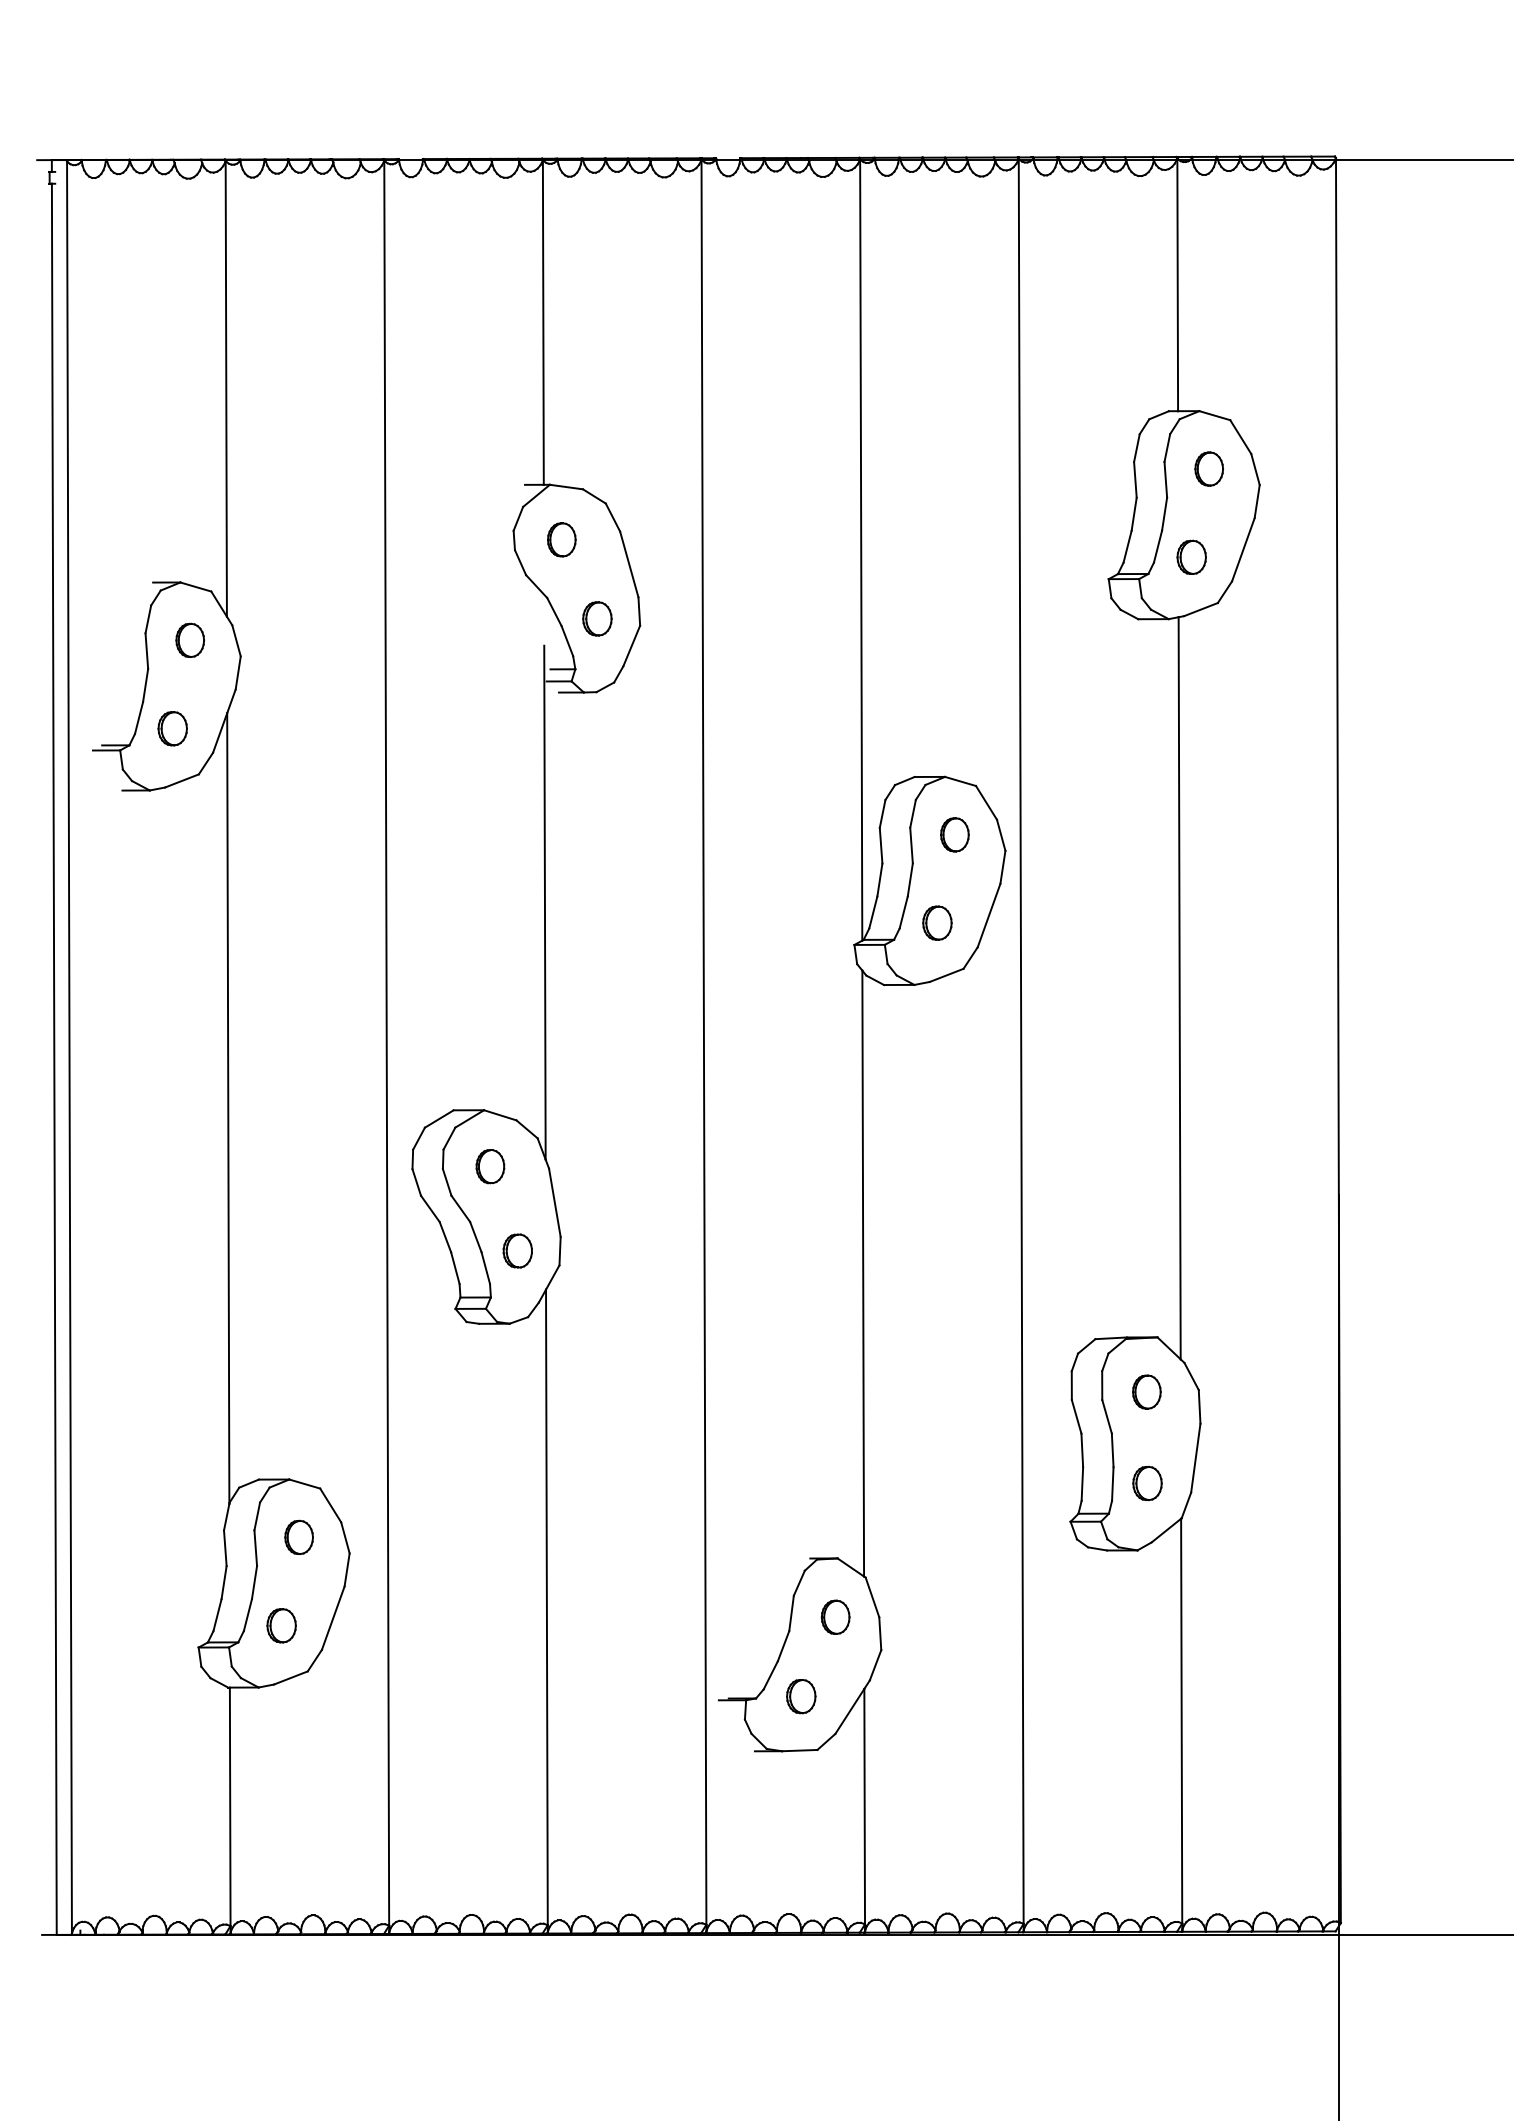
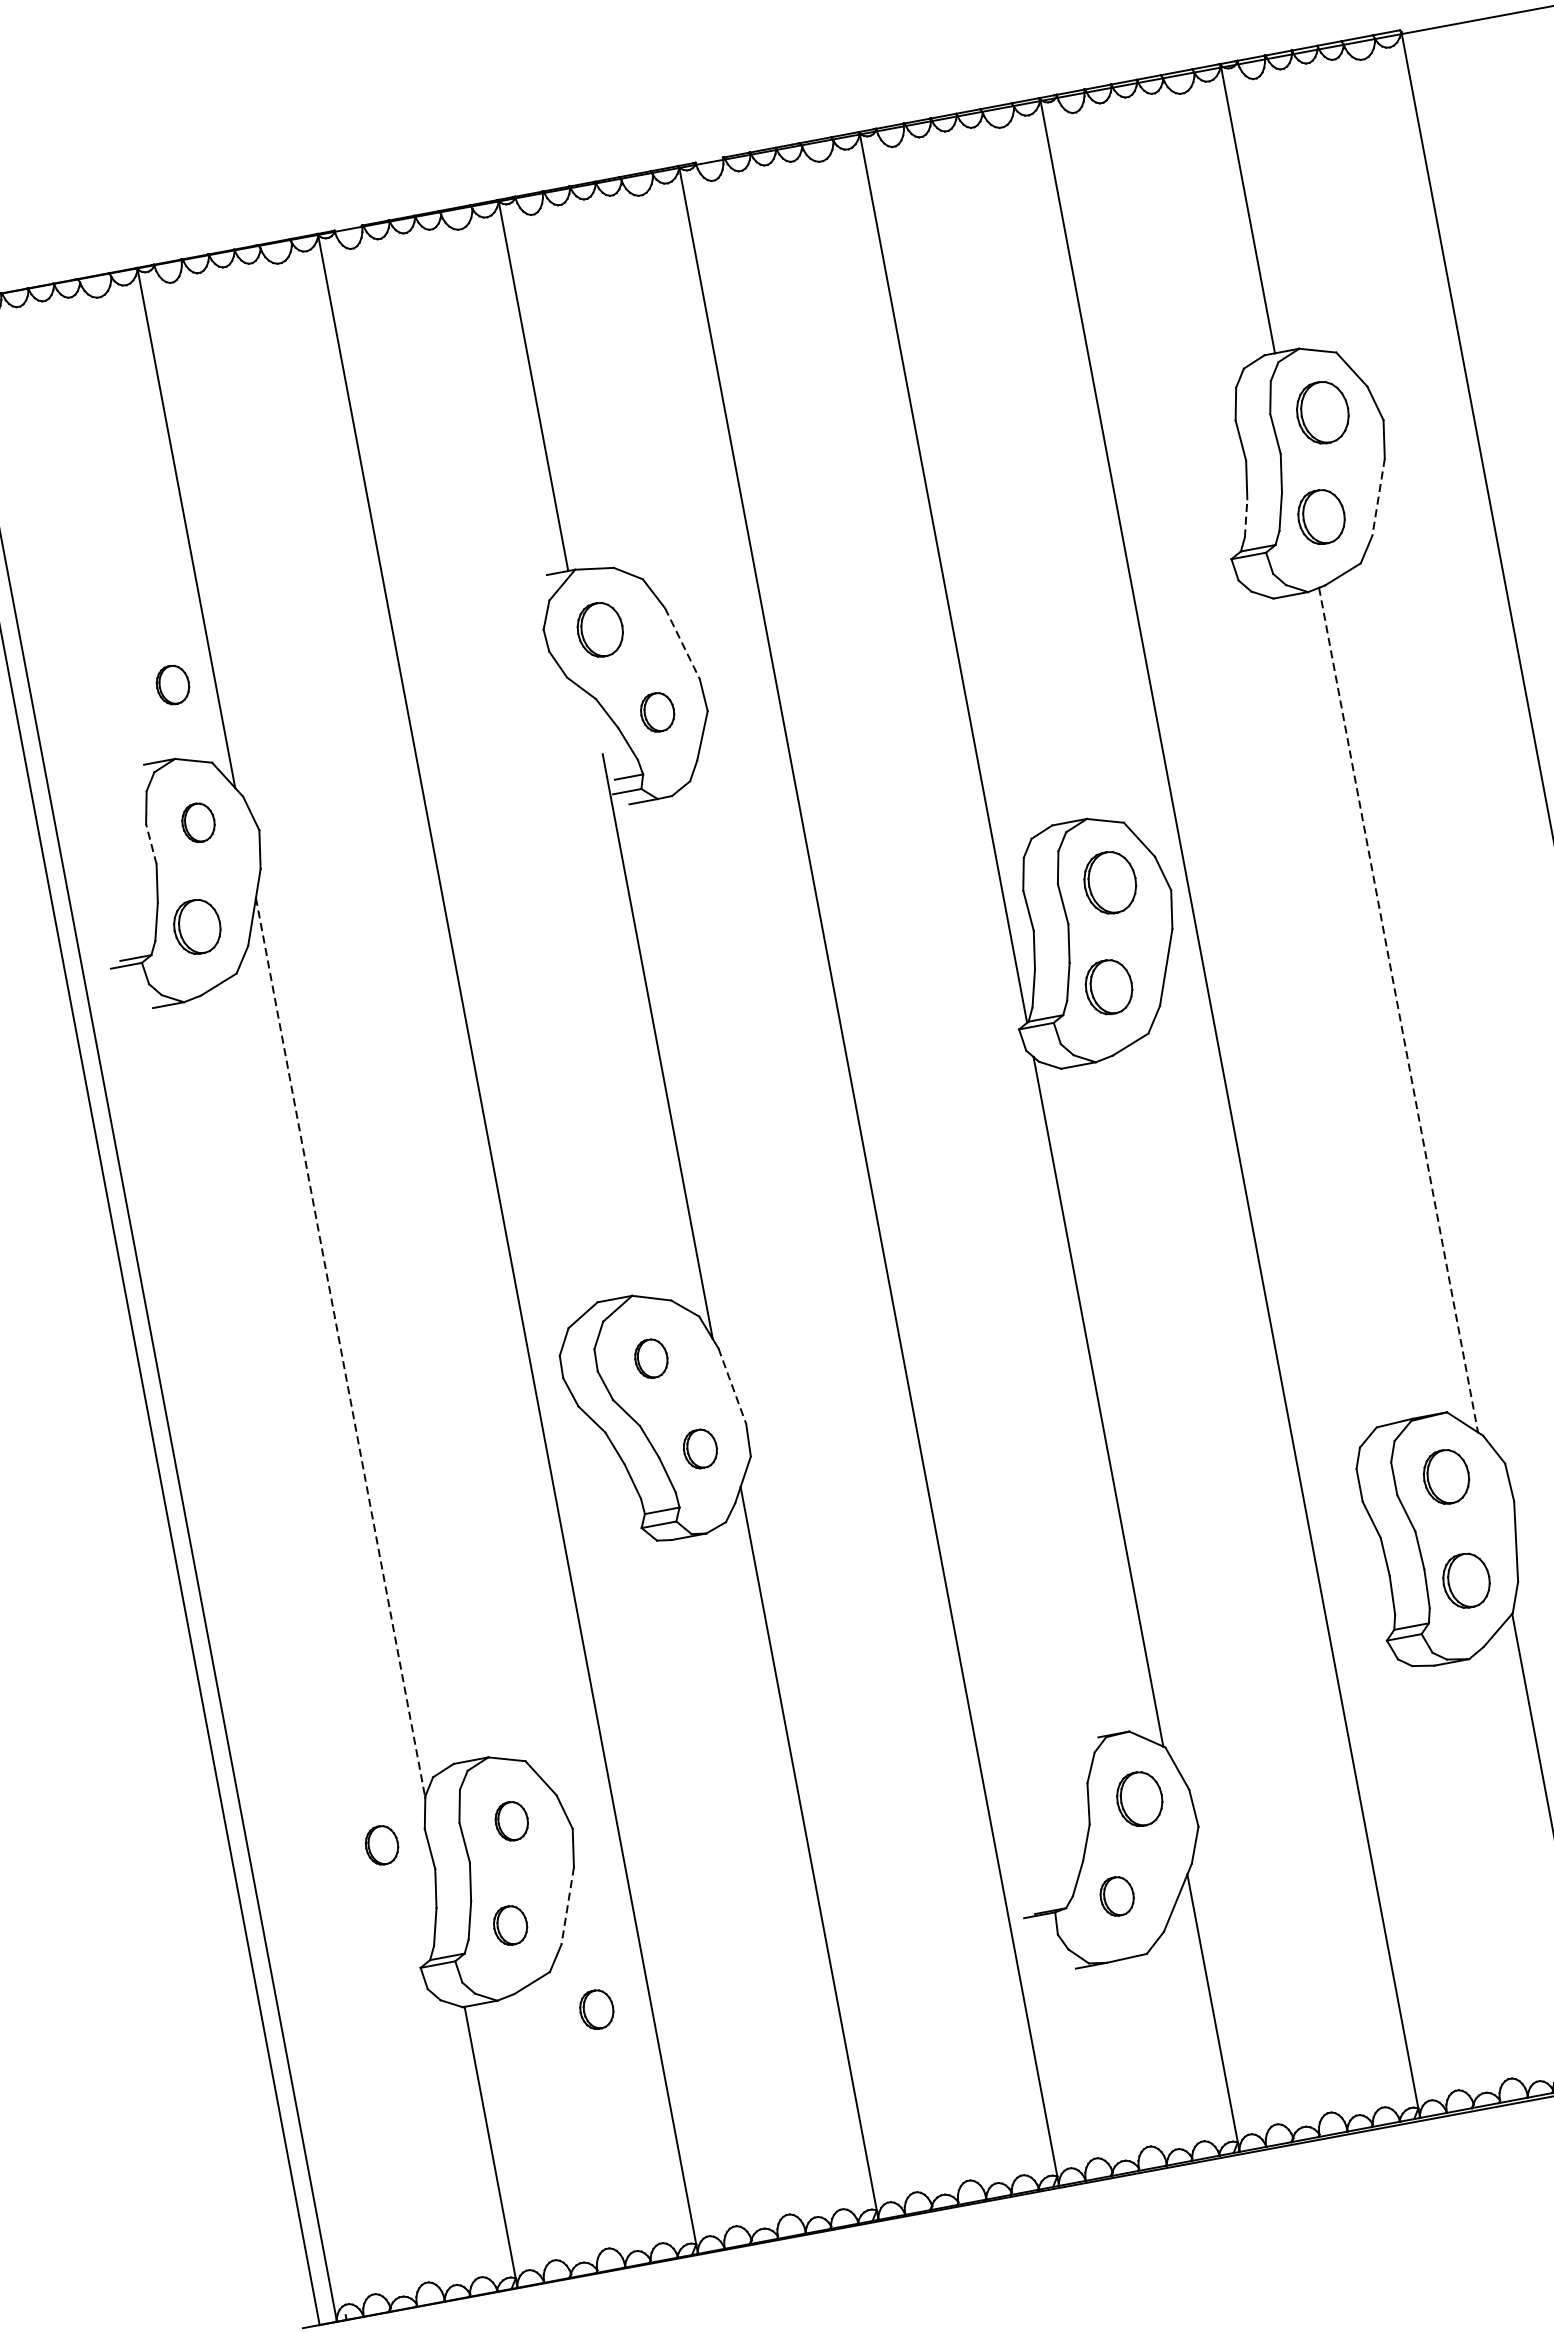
part: (1208, 468) -> (1321, 412), size x1.6
part: (190, 518) -> (173, 683), added
part: (561, 539) -> (599, 629), size x1.4
line: (1127, 546) -> (1245, 518), solid -> dashed
line: (1243, 549) -> (1378, 497), solid -> dashed
part: (1191, 556) -> (1320, 515), size x1.4
line: (629, 564) -> (682, 643), solid -> dashed
line: (146, 651) -> (151, 844), solid -> dashed
part: (172, 728) -> (196, 926), size x1.4
part: (954, 834) -> (1109, 882), size x1.6
part: (937, 922) -> (1108, 986), size x1.4
line: (1179, 988) -> (1398, 1010), solid -> dashed
line: (228, 1109) -> (341, 1348), solid -> dashed
line: (554, 1202) -> (731, 1385), solid -> dashed
part: (1146, 1391) -> (1445, 1476), size x1.4
part: (1147, 1483) -> (1466, 1580), size x1.4
part: (184, 1536) -> (381, 1844), added
part: (835, 1616) -> (1139, 1798), size x1.4
line: (333, 1618) -> (568, 1906), solid -> dashed
part: (341, 1710) -> (596, 2009), added

